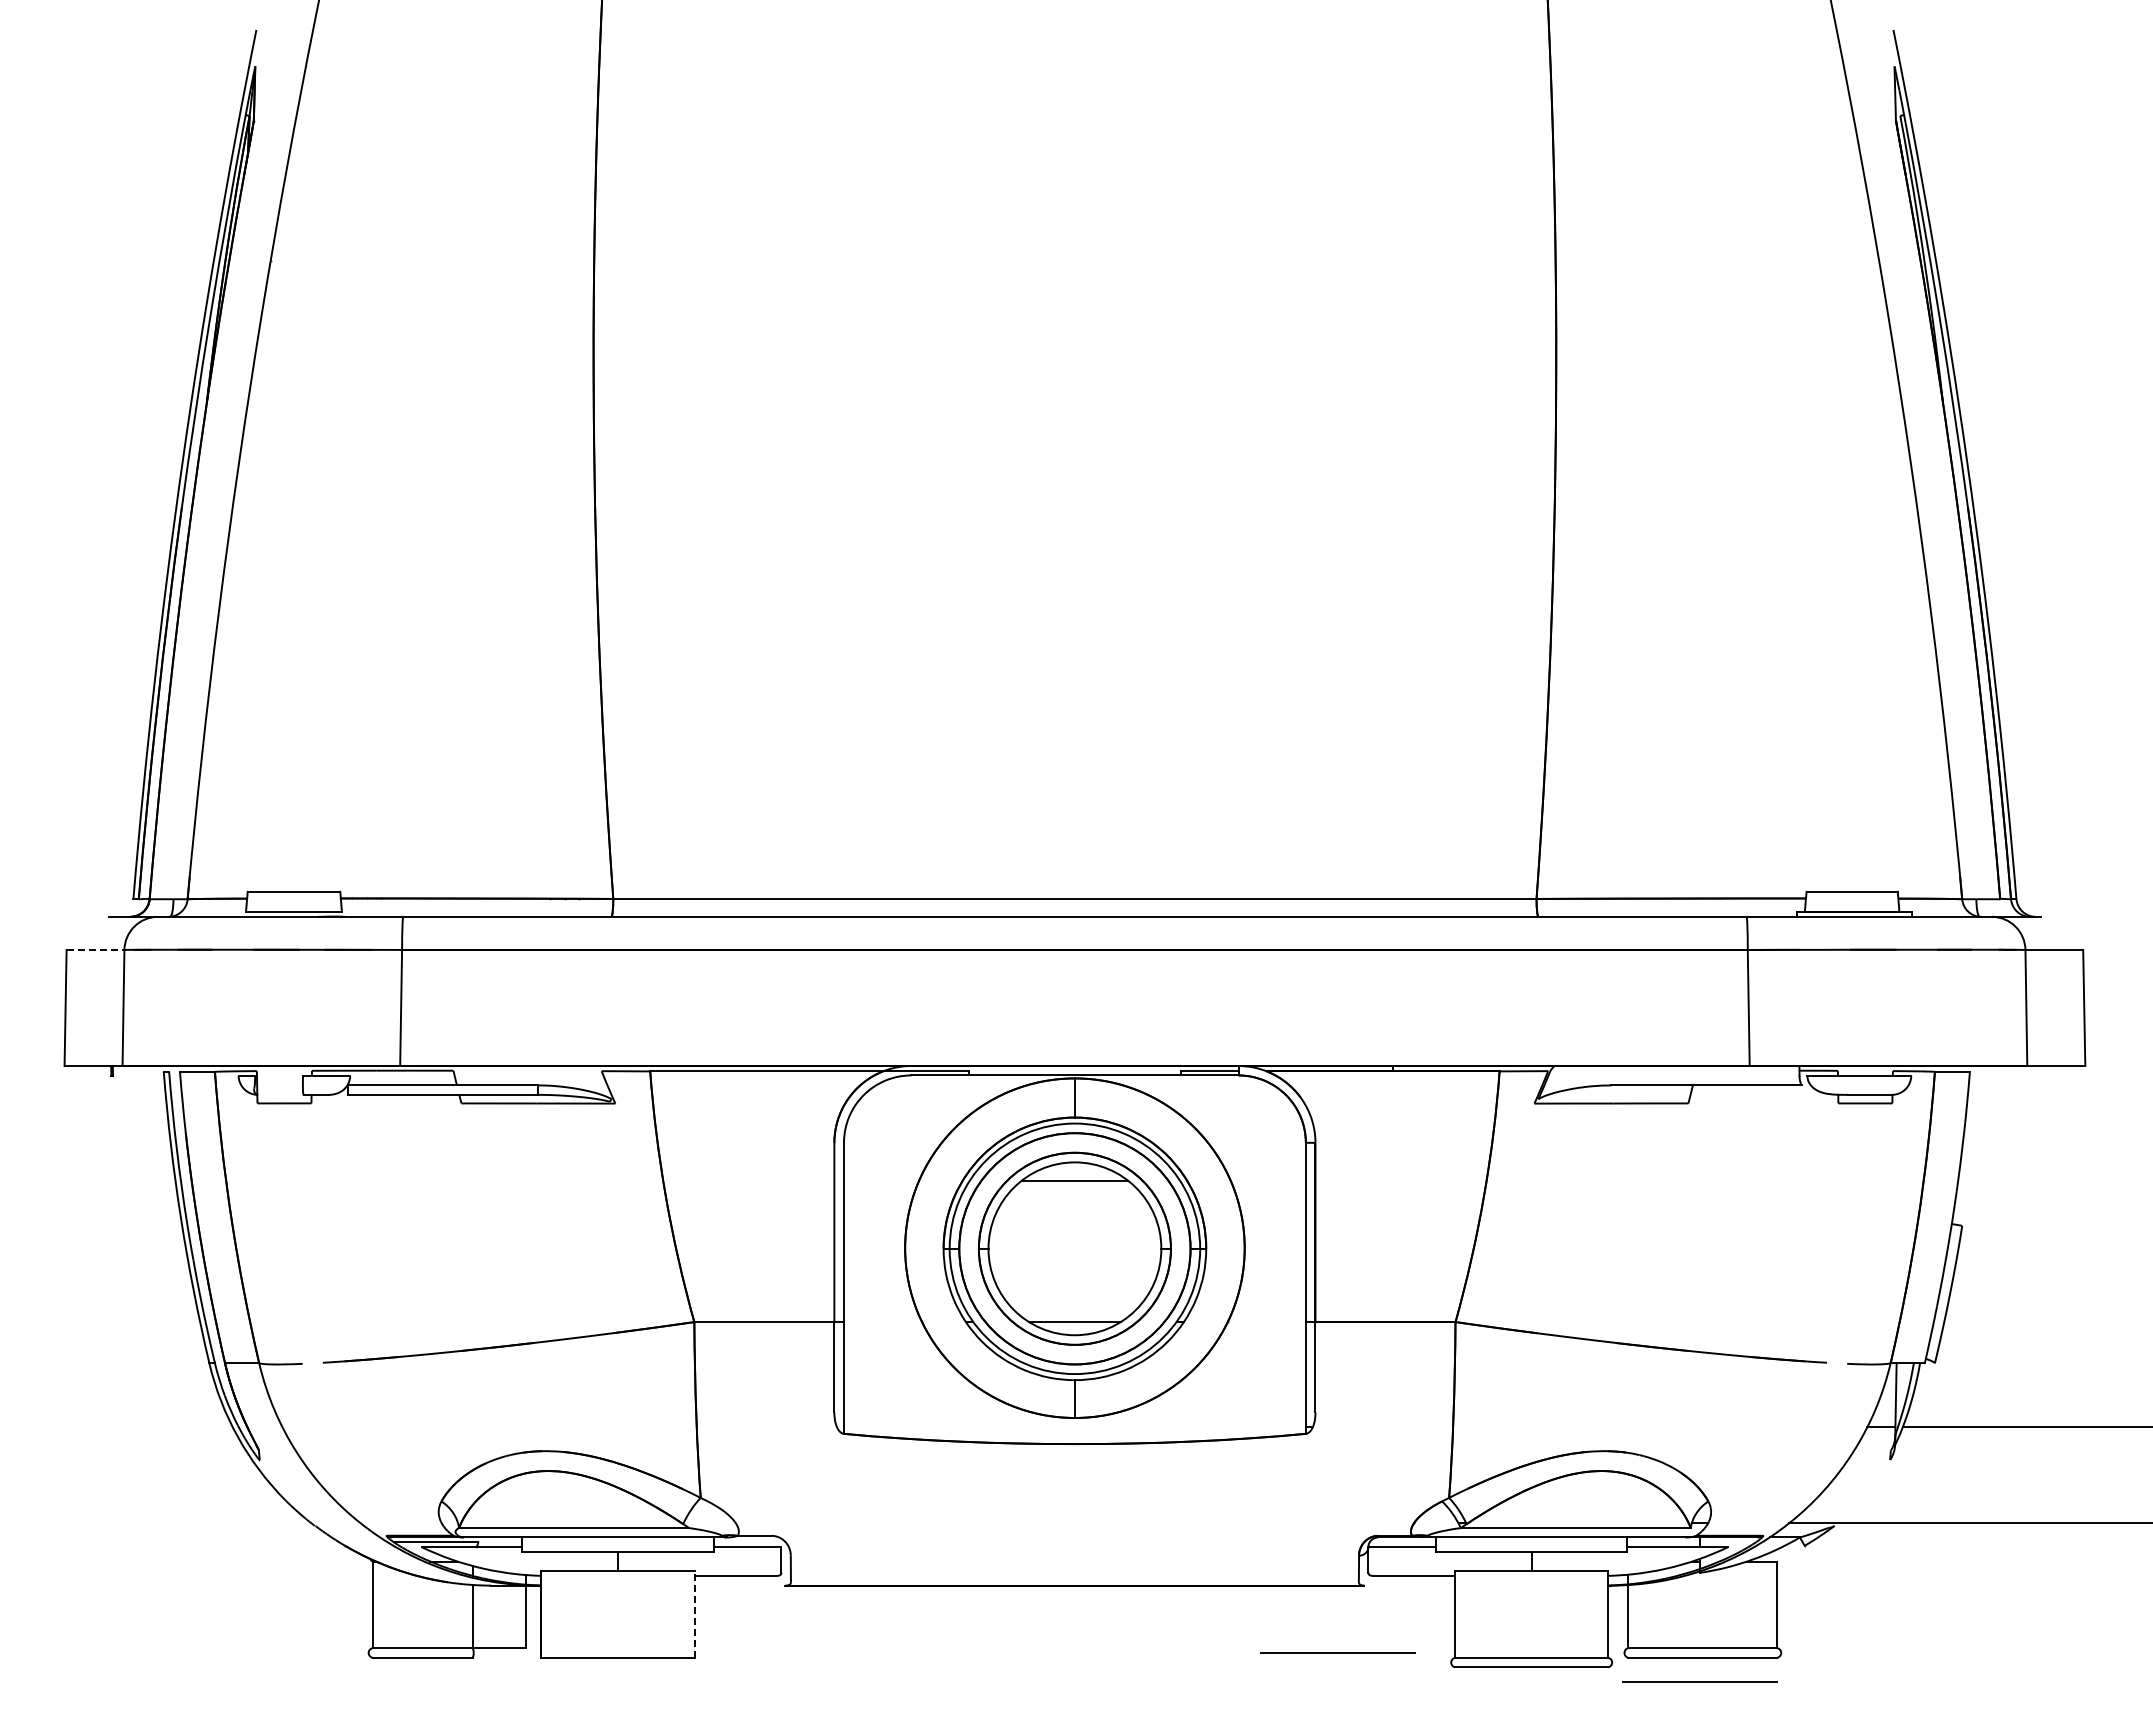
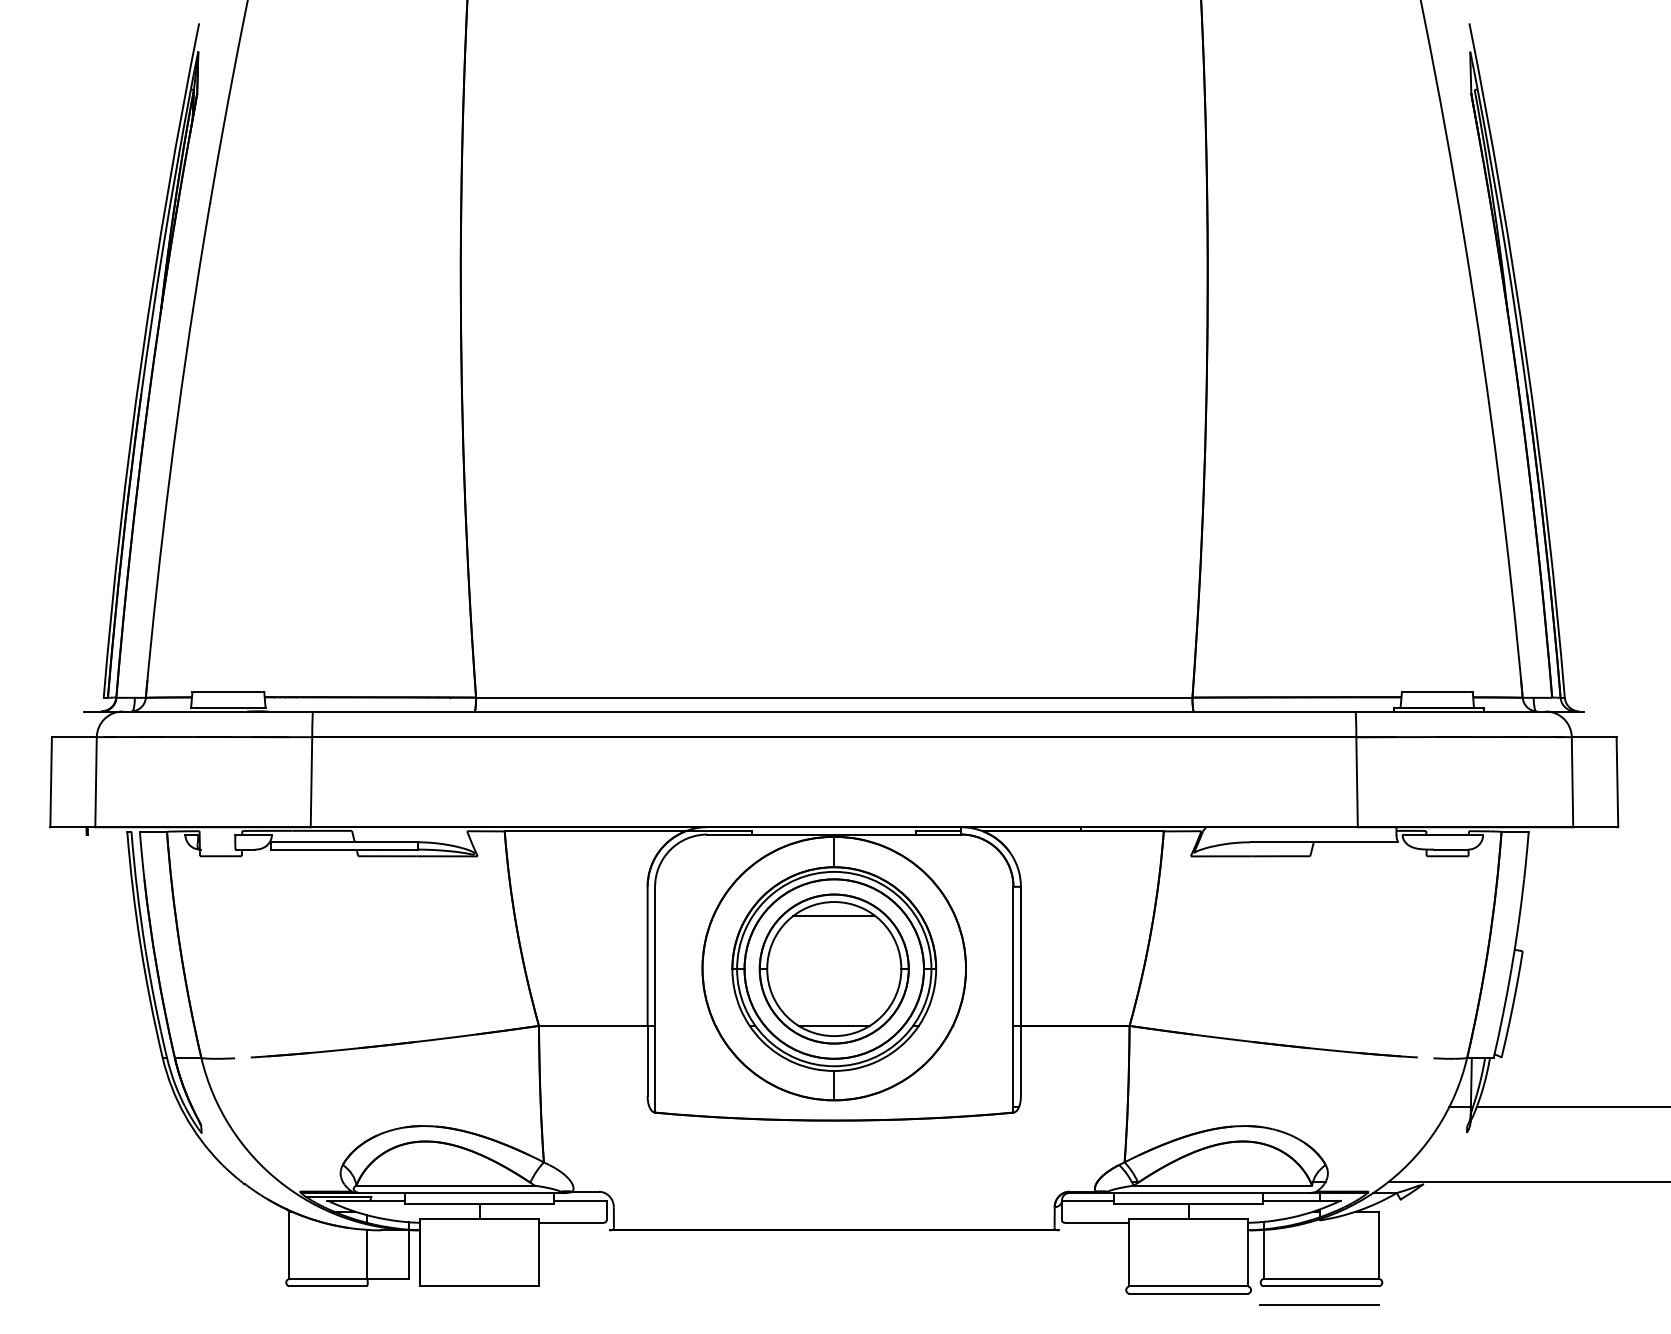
line: (95, 949) -> (74, 736), dashed -> solid
line: (694, 1614) -> (539, 1252), dashed -> solid
line: (1337, 1652) -> (1038, 1282), removed

